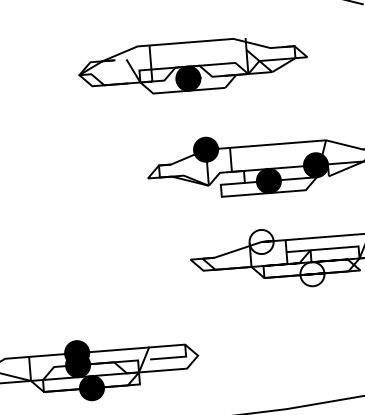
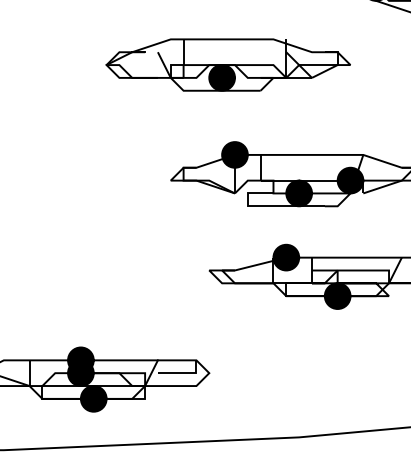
fill: (261, 241) -> (286, 257), added
fill: (312, 274) -> (337, 296), added

